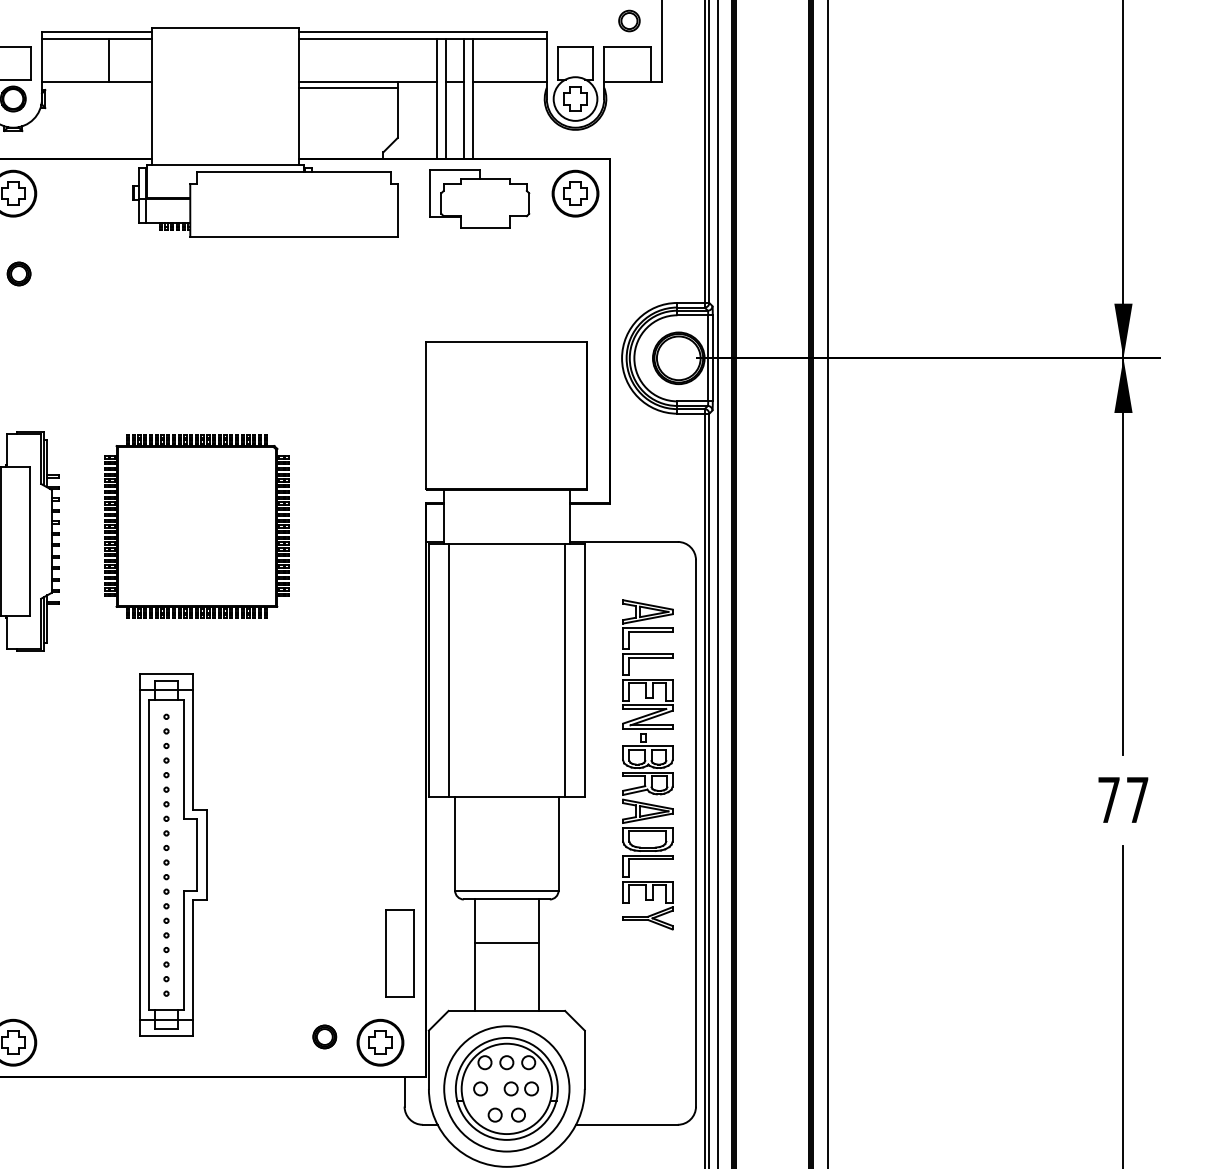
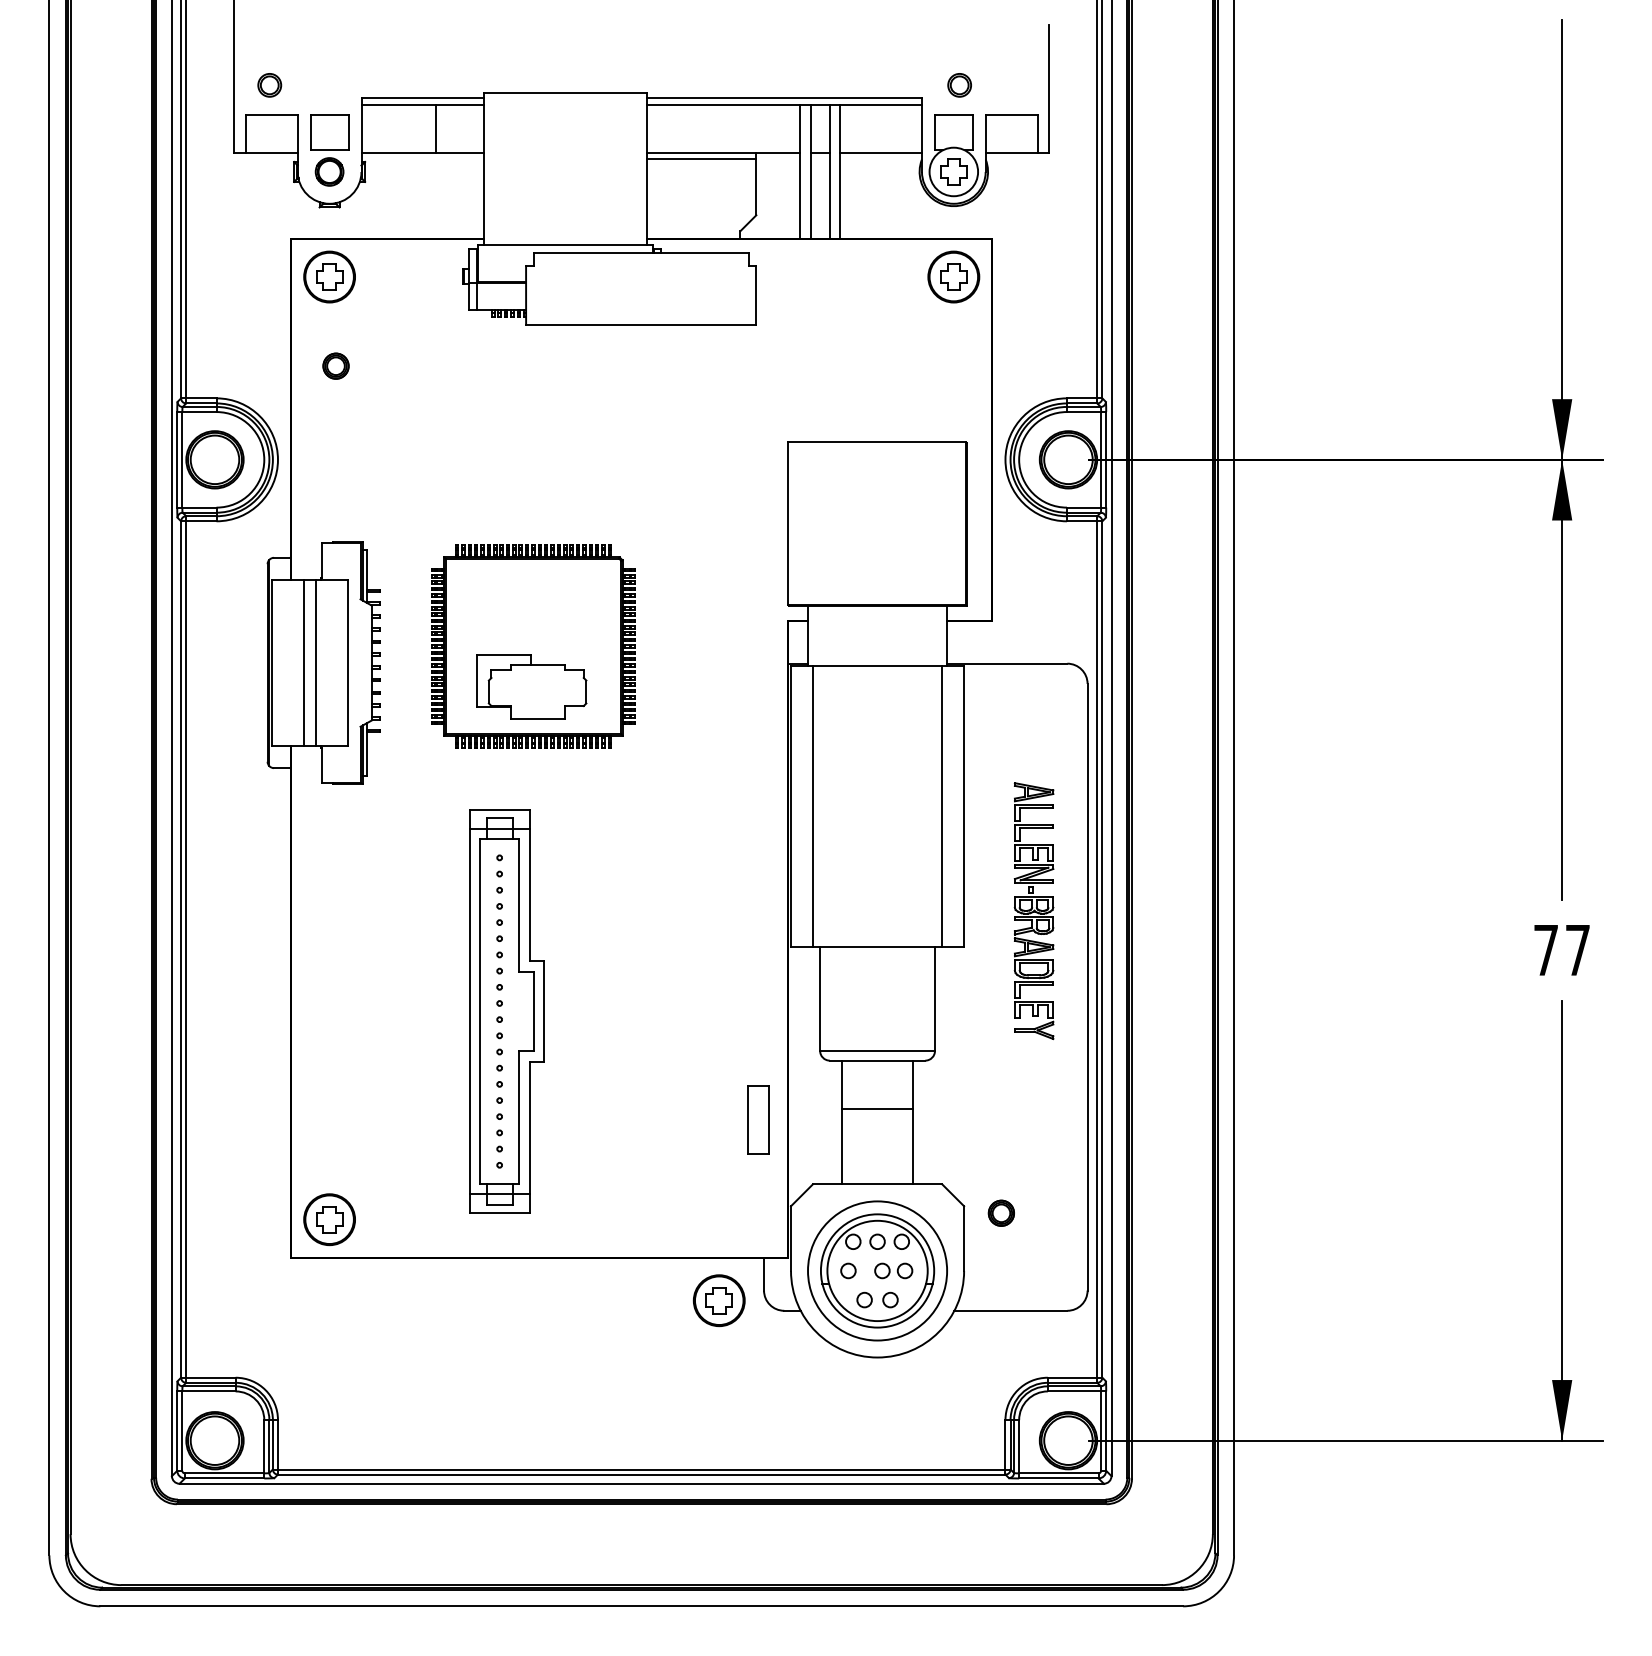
part: (629, 21) -> (959, 85), moved
part: (479, 198) -> (531, 686), moved
part: (647, 764) -> (1033, 910), size x0.7
part: (399, 953) -> (758, 1120), size x0.7
part: (323, 1036) -> (1000, 1212), moved
part: (379, 1042) -> (718, 1300), moved

